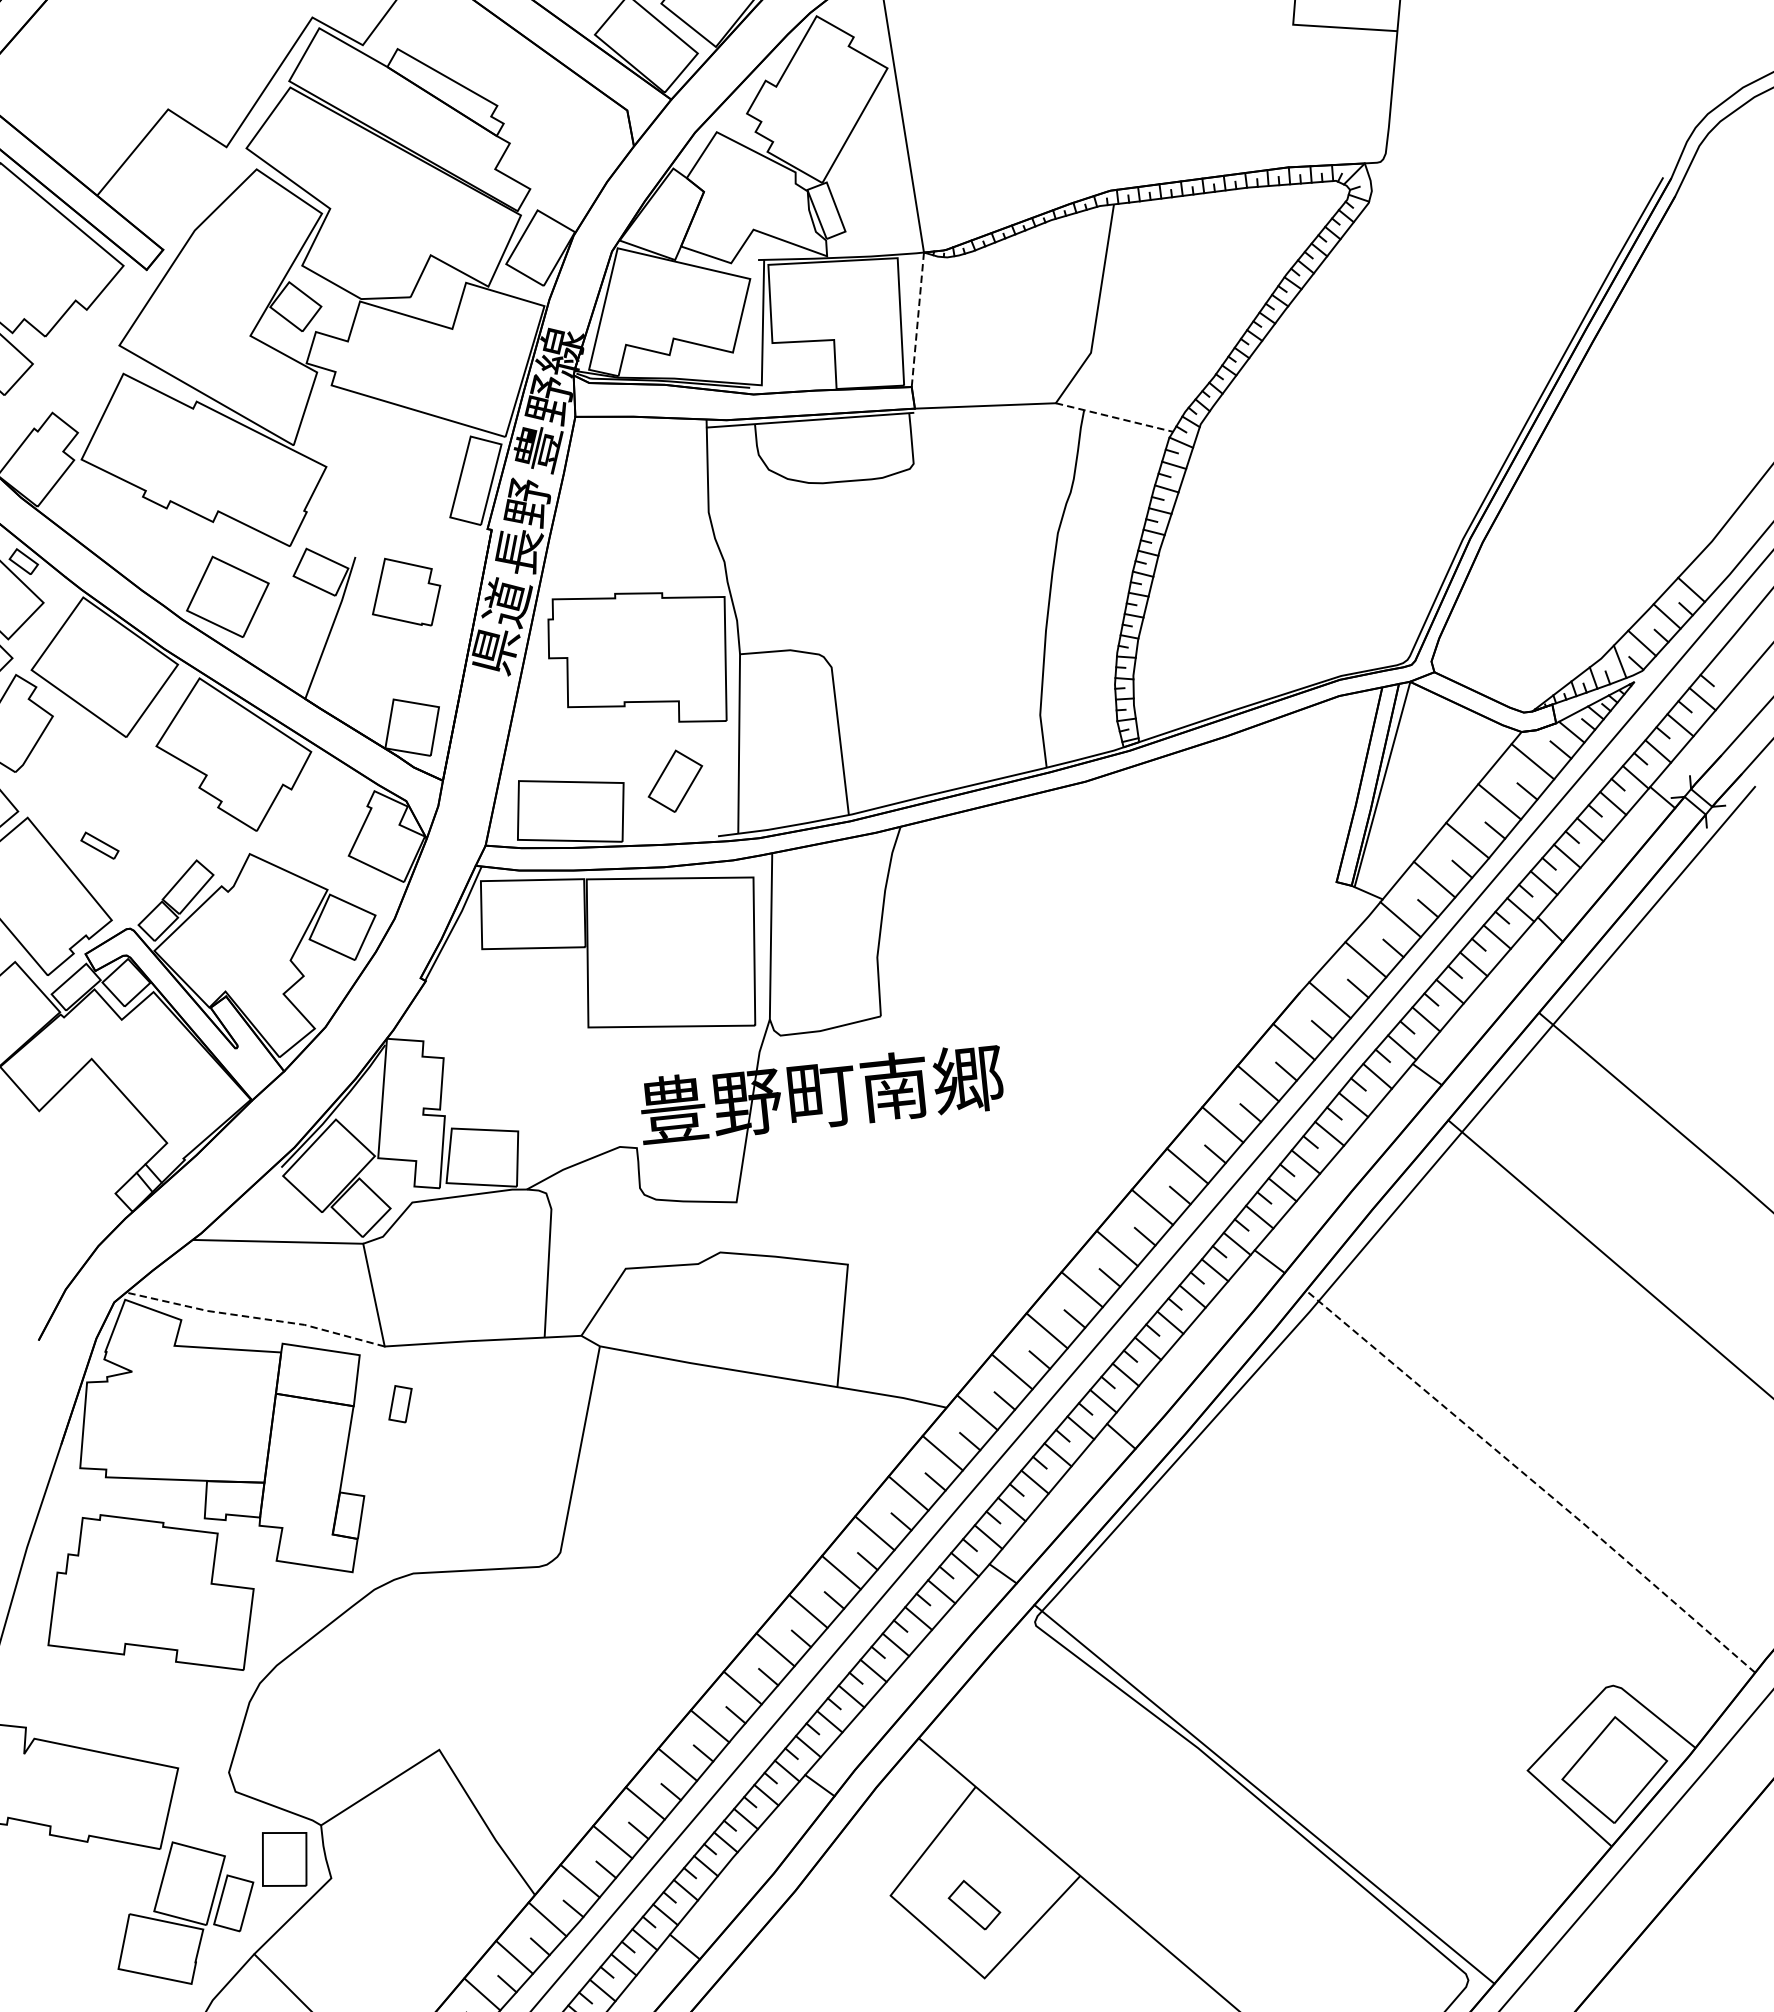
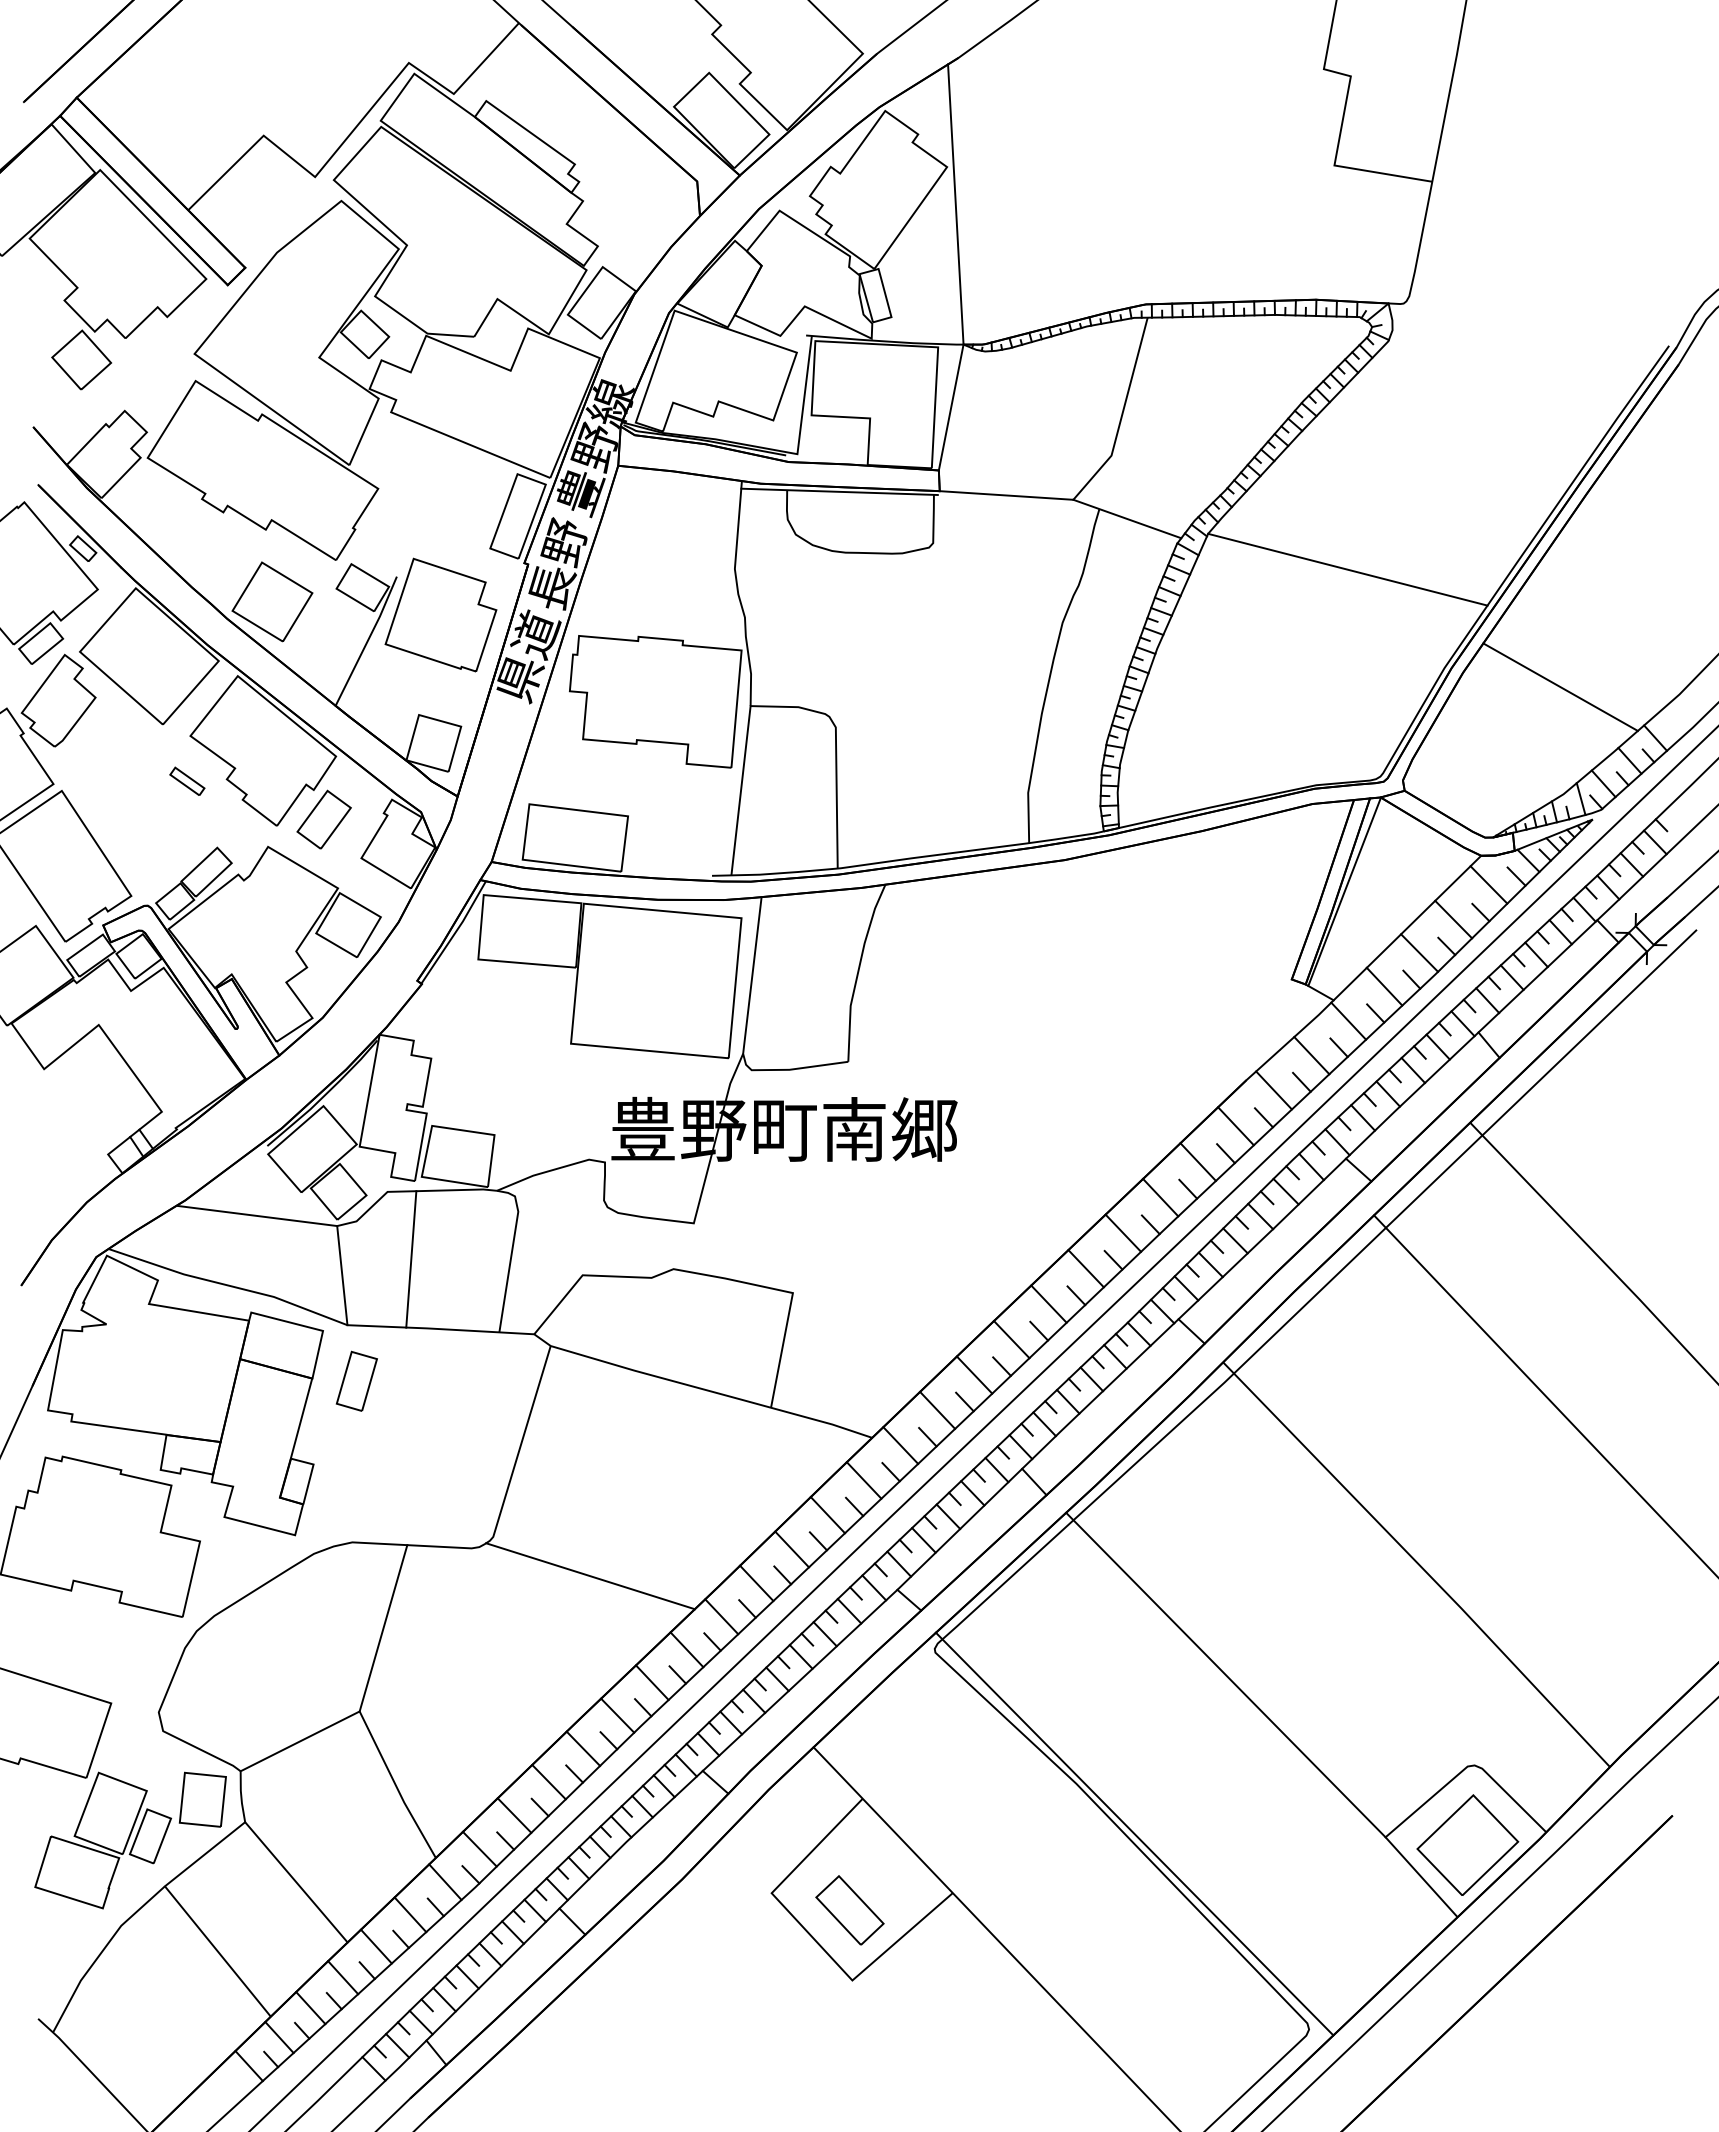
line: (918, 320) -> (951, 408), dashed -> solid
line: (1114, 418) -> (1127, 519), dashed -> solid
line: (1350, 446) -> (1347, 569), added
line: (1586, 546) -> (1560, 686), added
part: (405, 591) -> (440, 614), size x1.67
part: (674, 781) -> (323, 819), moved
part: (99, 844) -> (187, 780), moved
line: (444, 1270) -> (411, 1259), added
line: (255, 1317) -> (228, 1285), dashed -> solid
part: (400, 1403) -> (356, 1380), size x1.67
line: (1532, 1481) -> (1418, 1564), dashed -> solid
line: (666, 1583) -> (590, 1576), added
line: (1342, 1617) -> (1225, 1674), added
line: (455, 1660) -> (383, 1628), added
part: (974, 1905) -> (849, 1910), size x1.43
line: (391, 1935) -> (296, 1882), added

